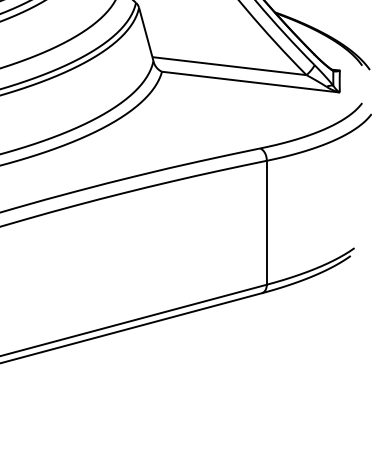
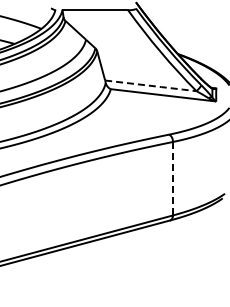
line: (230, 65) -> (151, 85), solid -> dashed
line: (266, 222) -> (172, 178), solid -> dashed

